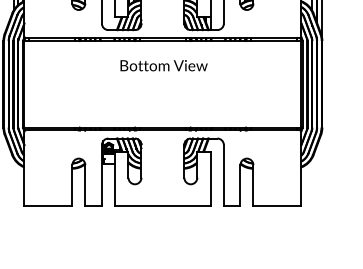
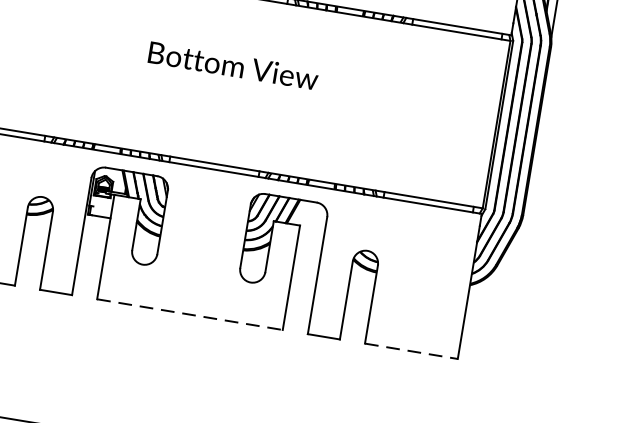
text: (163, 65) -> (232, 65), moved
line: (162, 205) -> (189, 314), solid -> dashed
line: (277, 205) -> (411, 351), solid -> dashed

